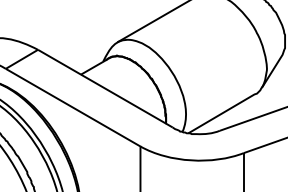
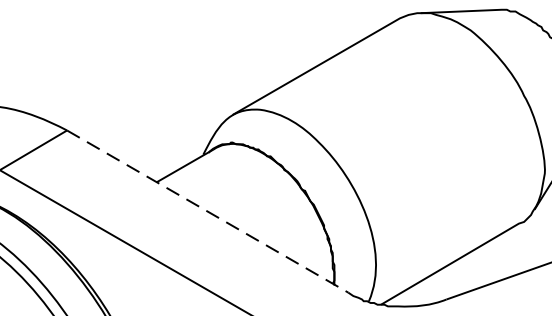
line: (105, 88) -> (207, 211), solid -> dashed

